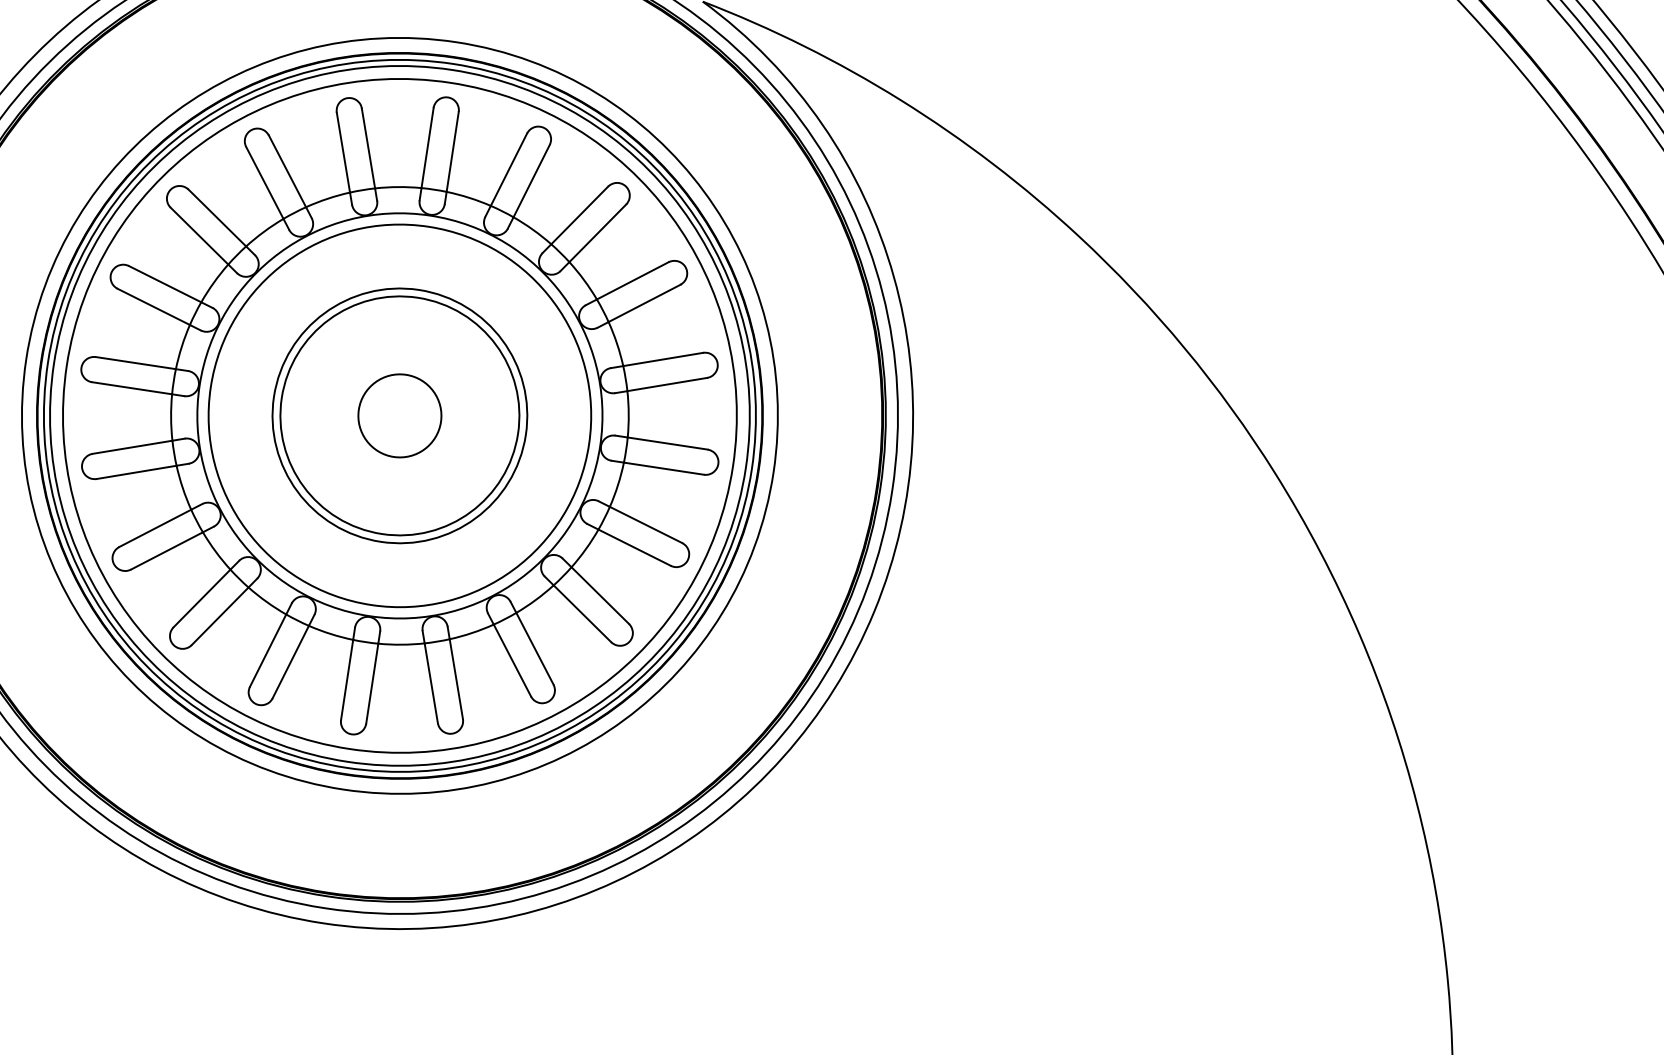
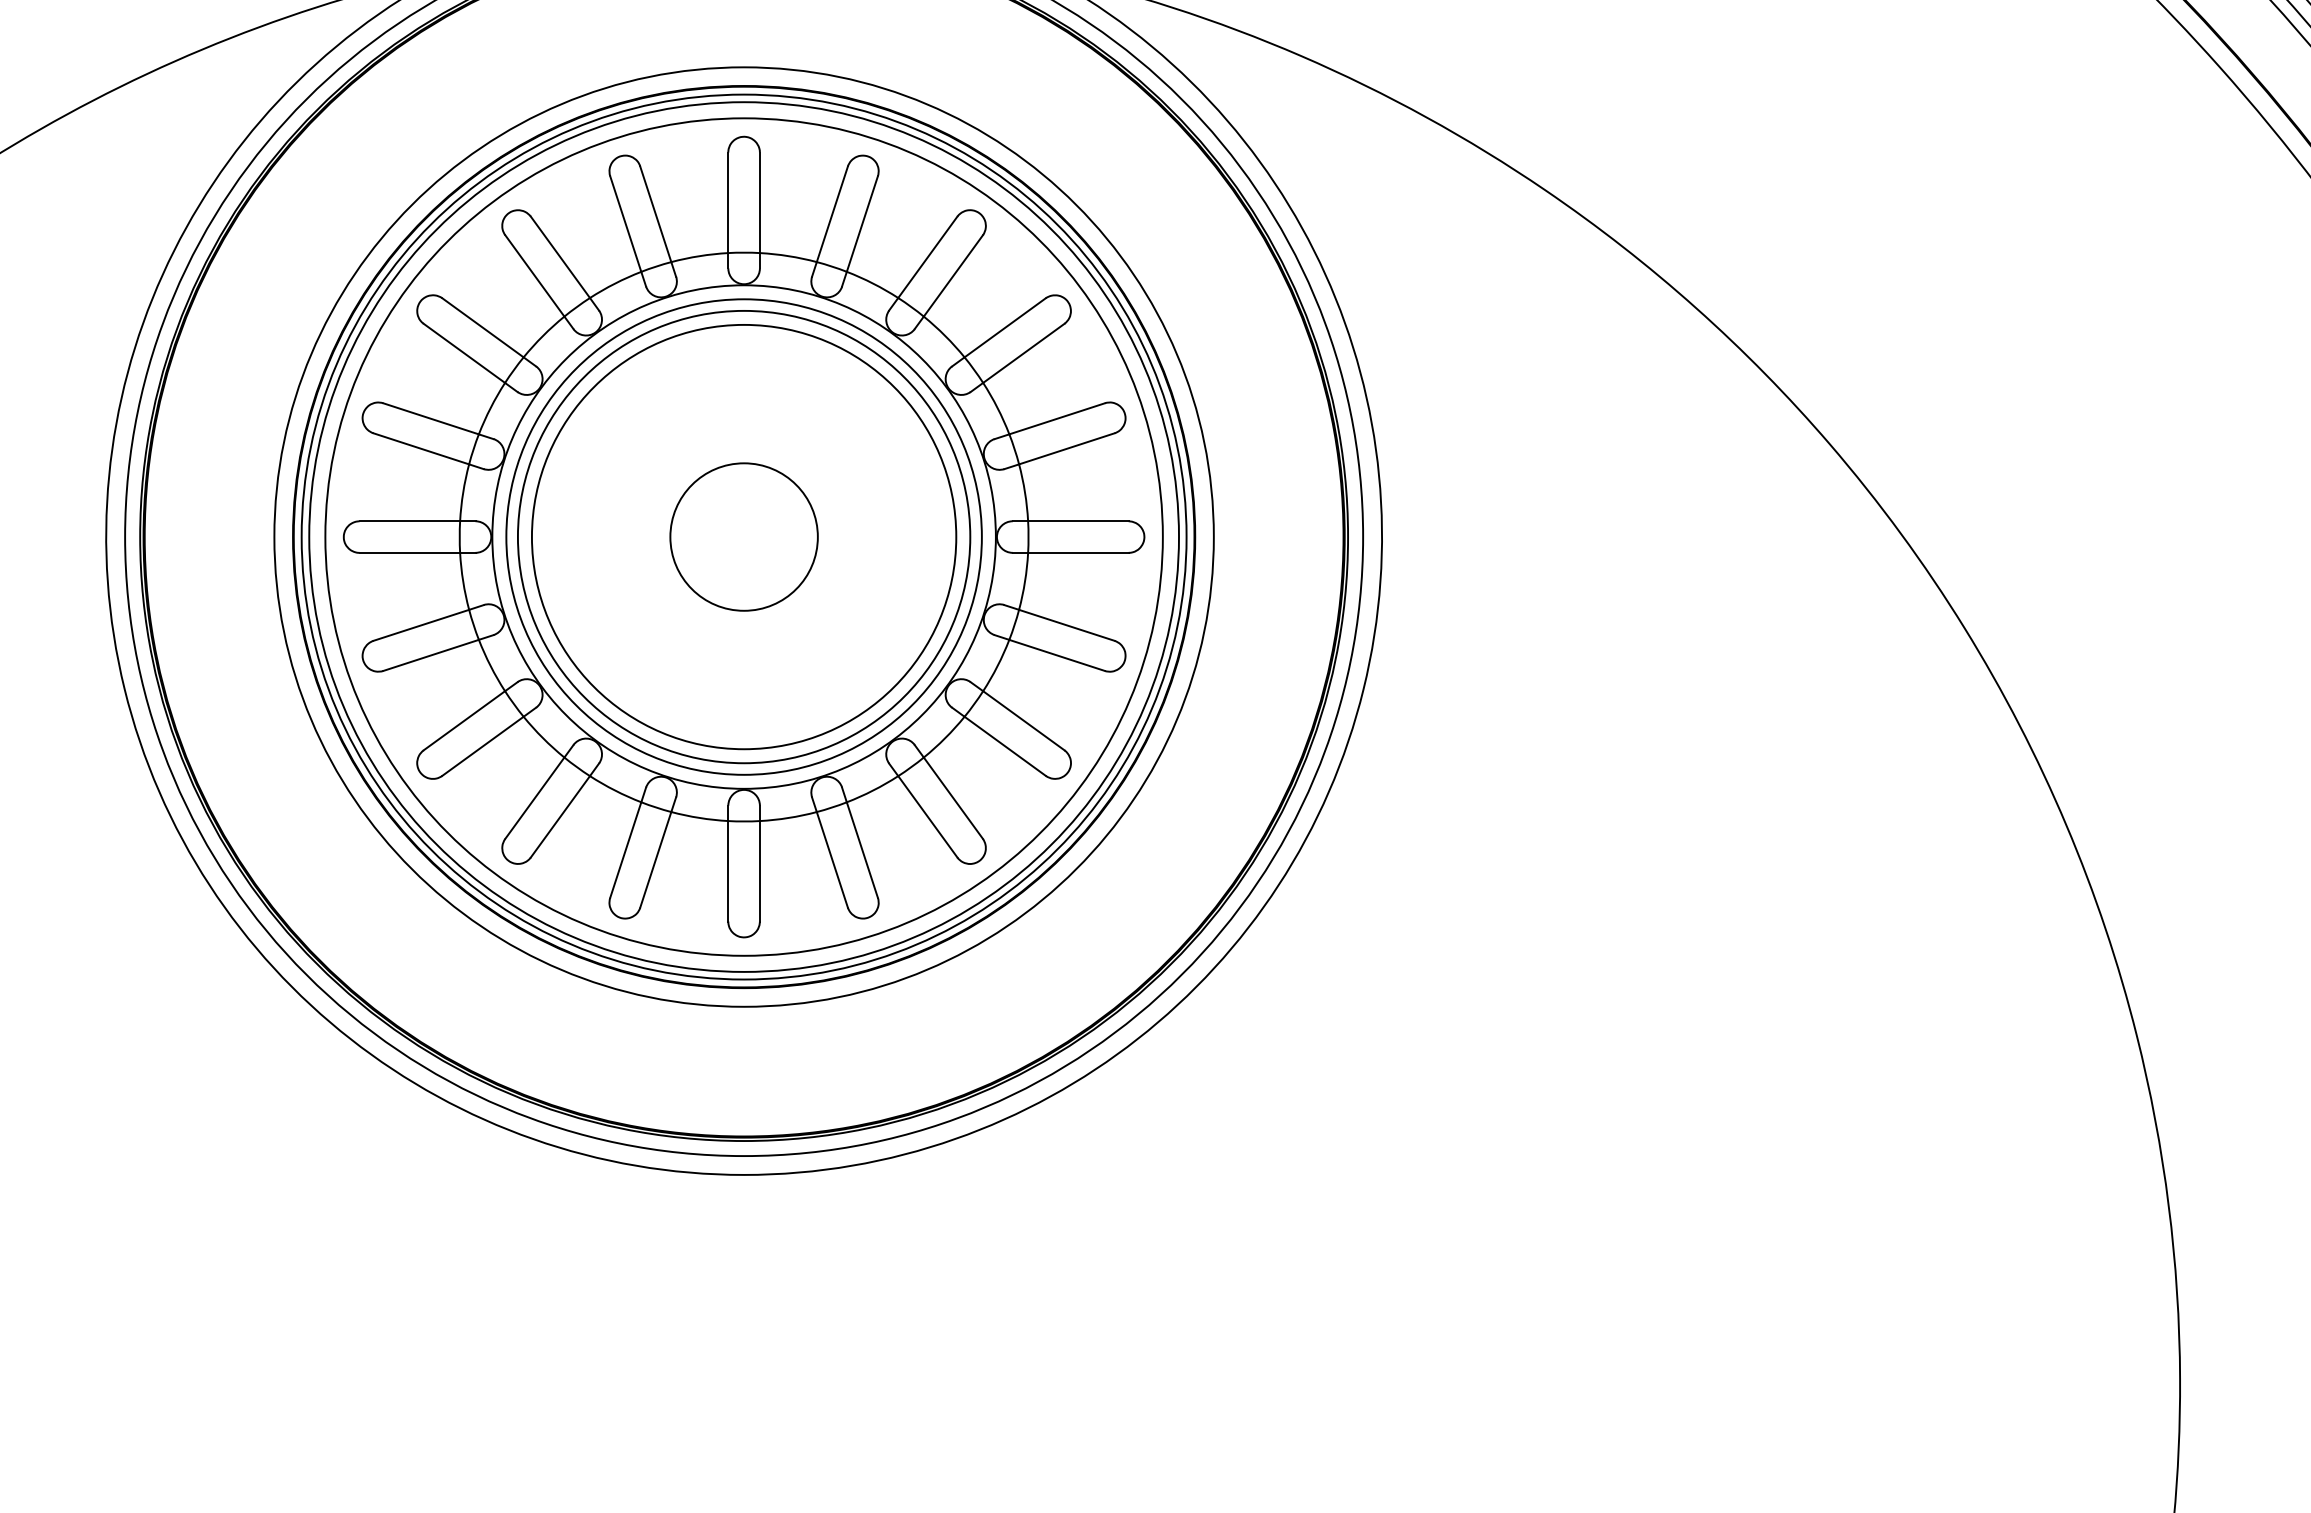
circle: (399, 415) -> (743, 536), size x1.43
circle: (399, 415) -> (743, 536), size x1.43
circle: (399, 415) -> (743, 536), size x1.43

